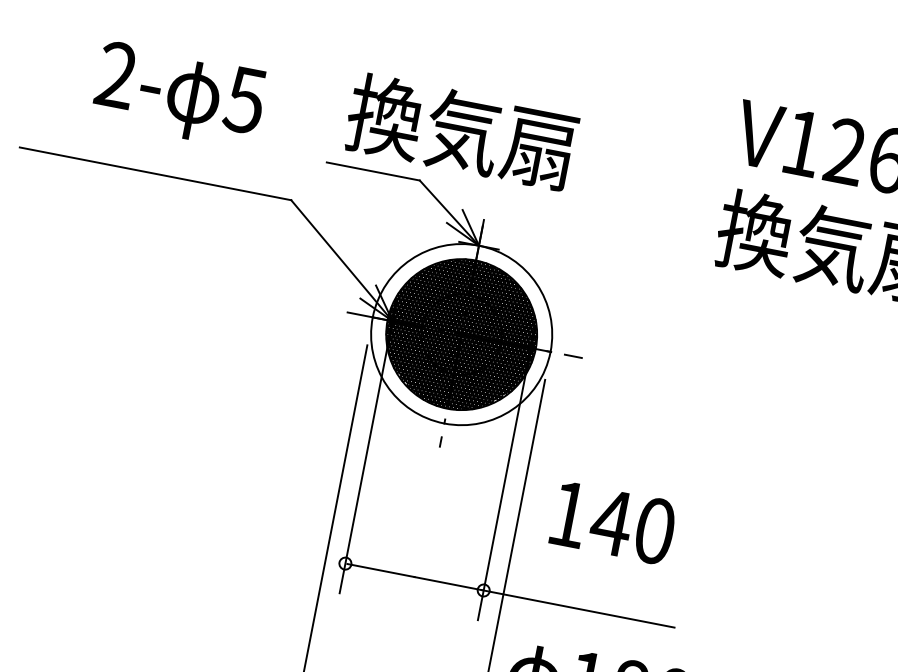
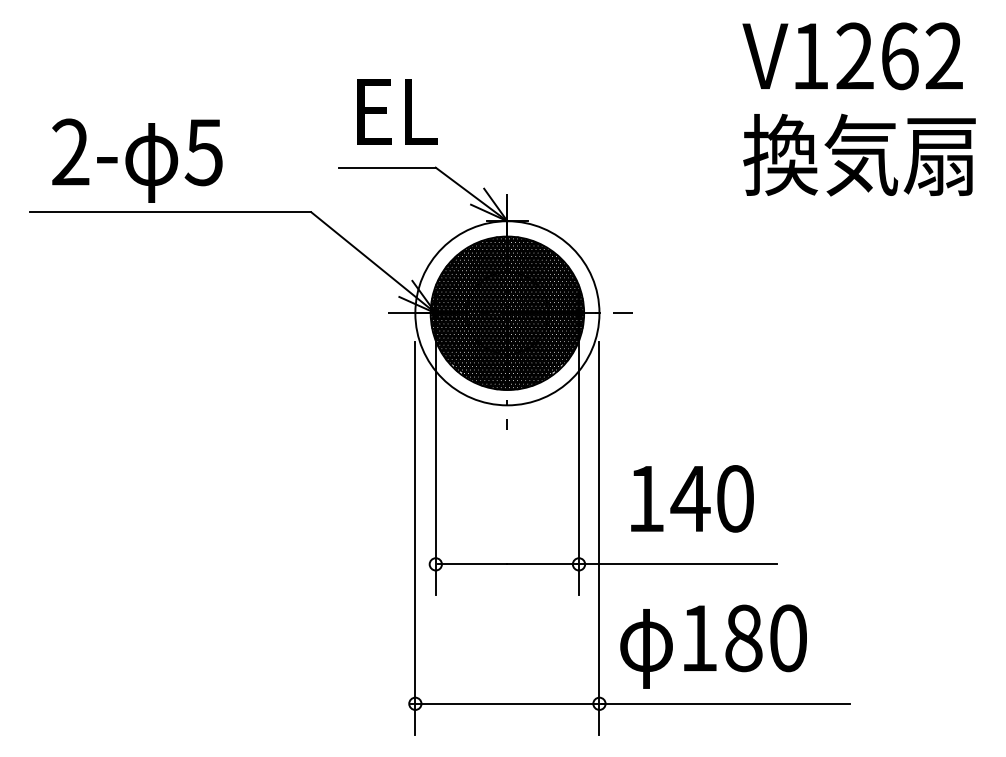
text: (179, 95) -> (137, 160), moved
text: (461, 131) -> (467, 110), 換気扇 -> EL
text: (613, 522) -> (692, 498), moved

